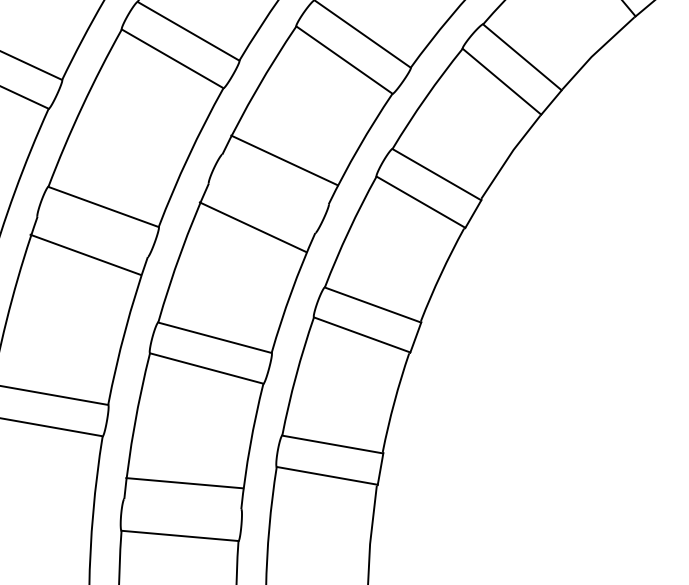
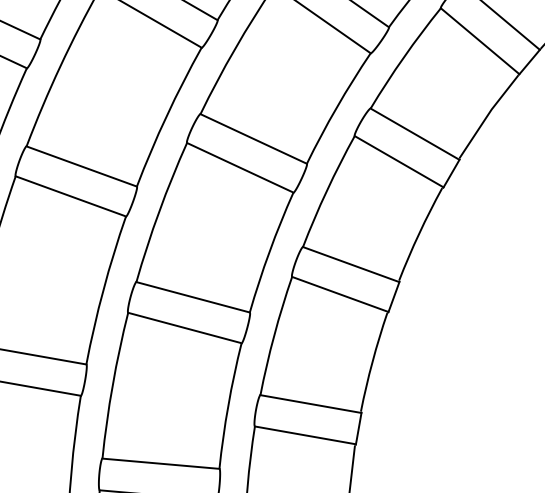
line: (284, 160) -> (253, 139), moved
line: (252, 227) -> (239, 168), moved
line: (85, 254) -> (70, 196), moved
line: (184, 483) -> (160, 464), moved

